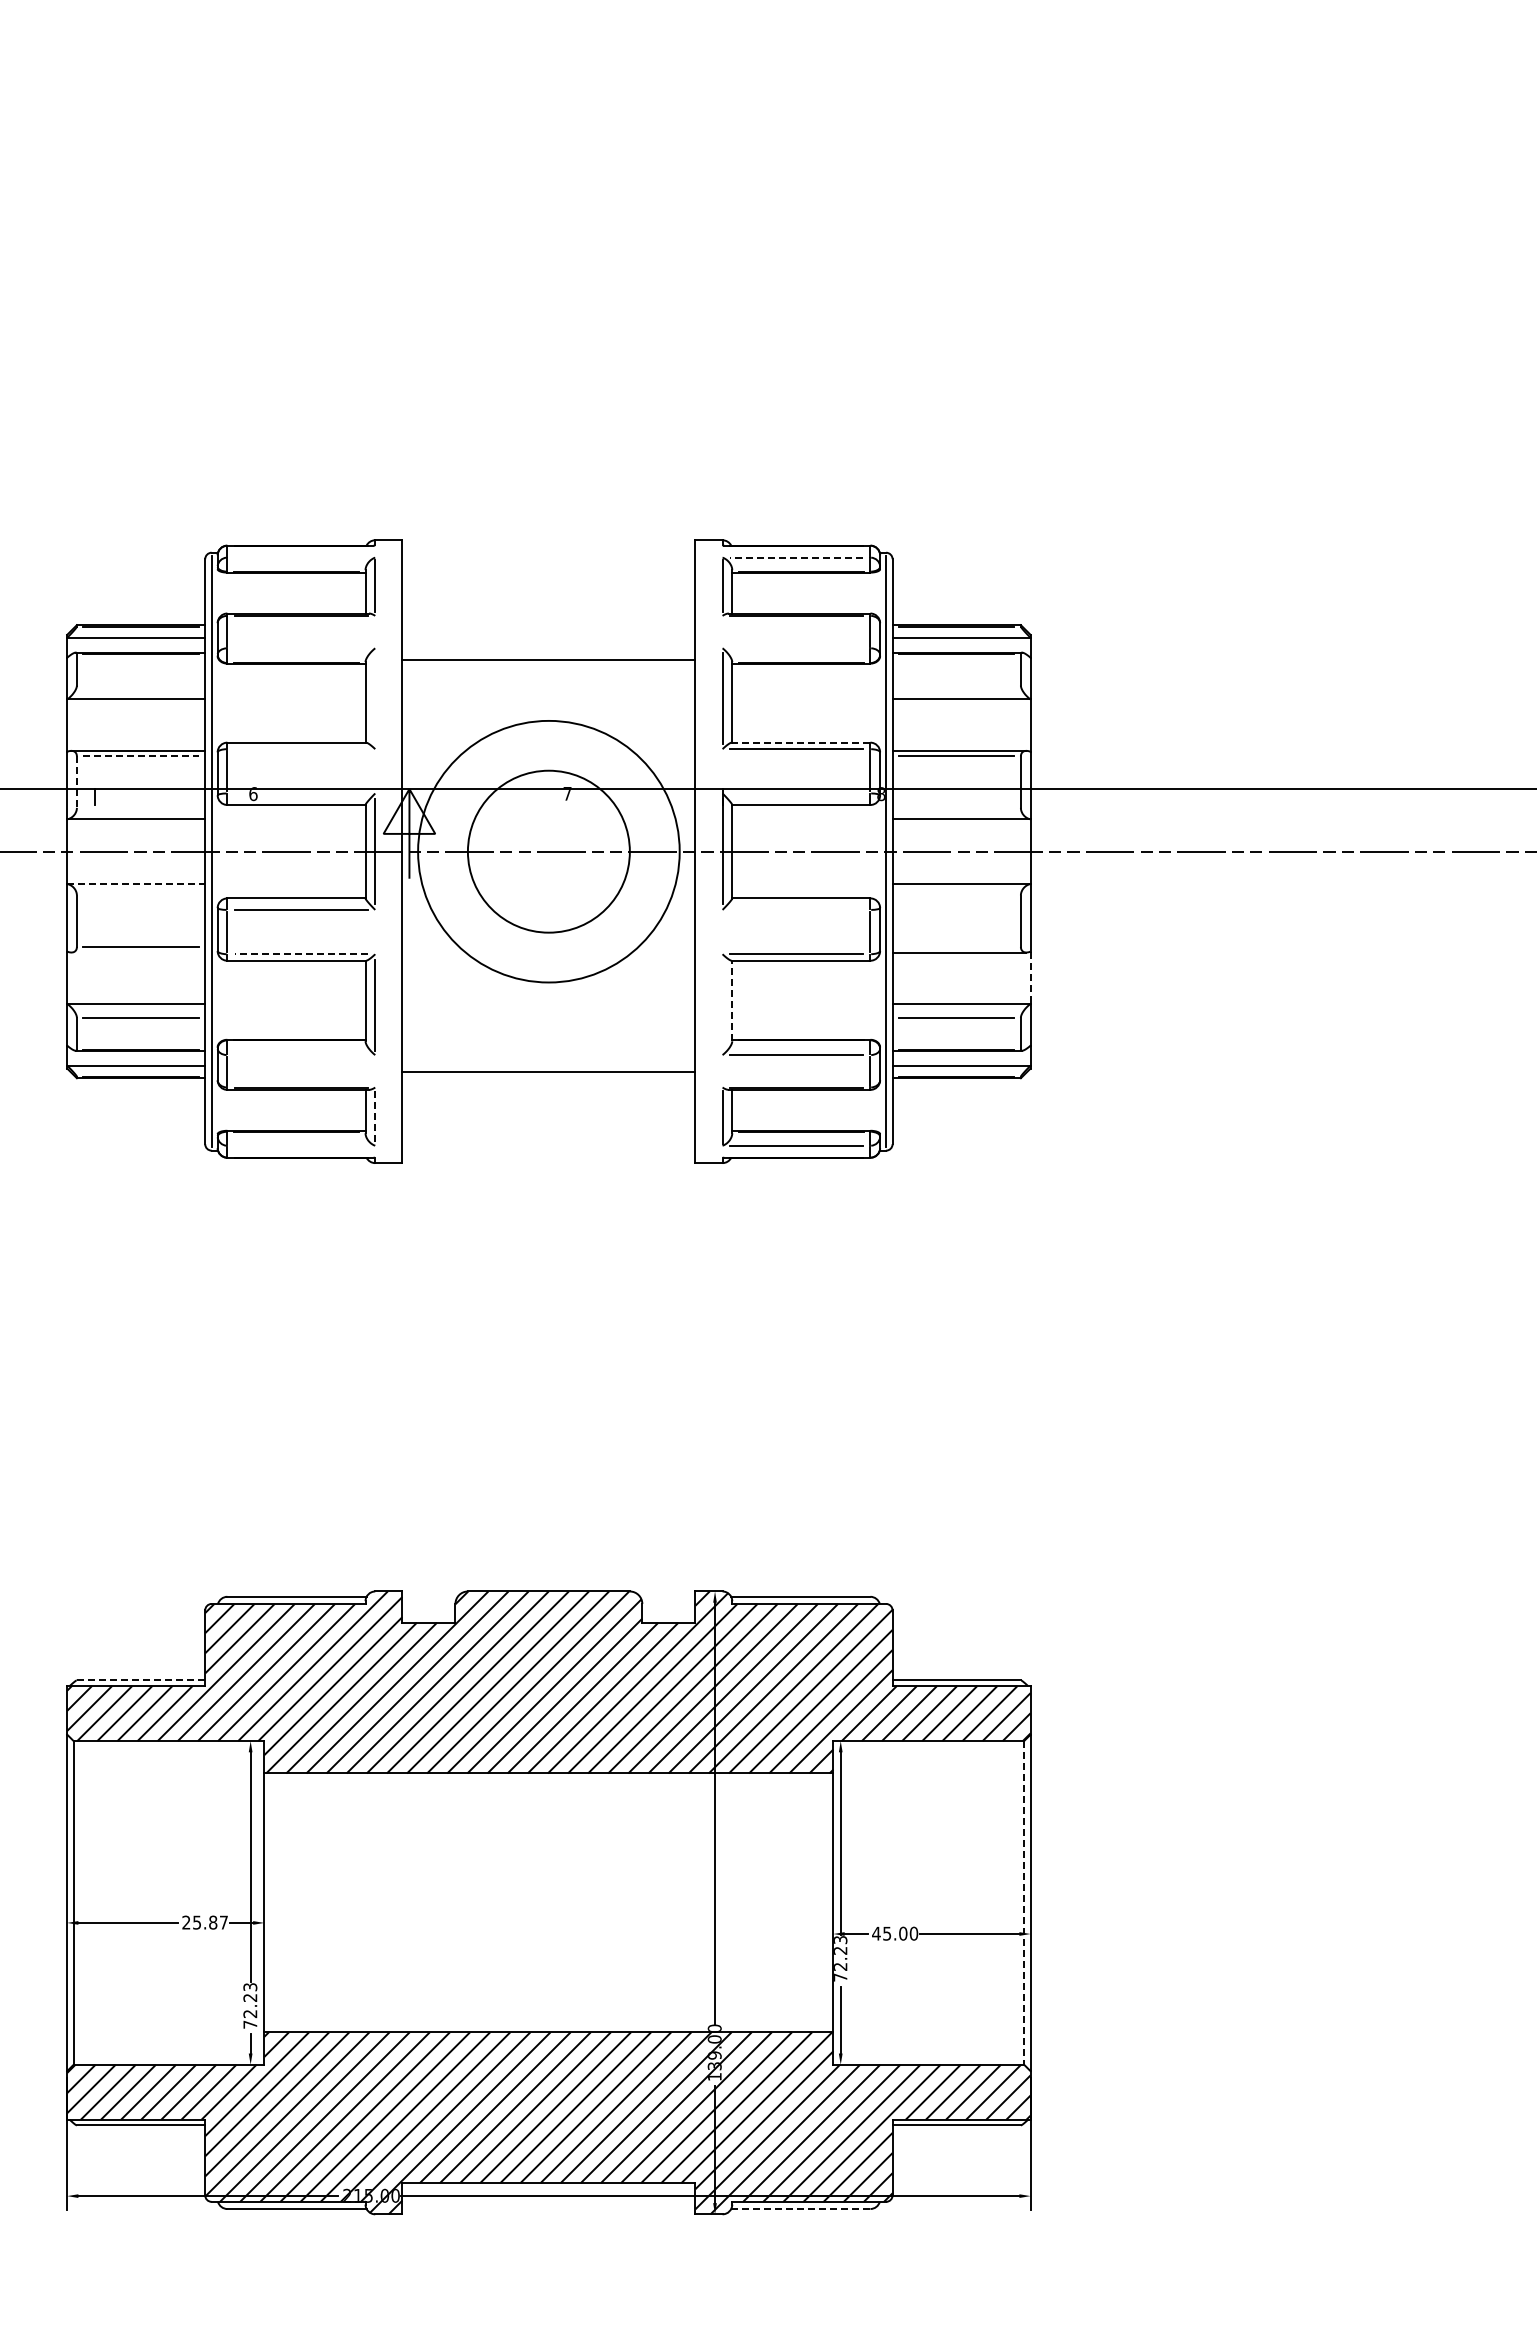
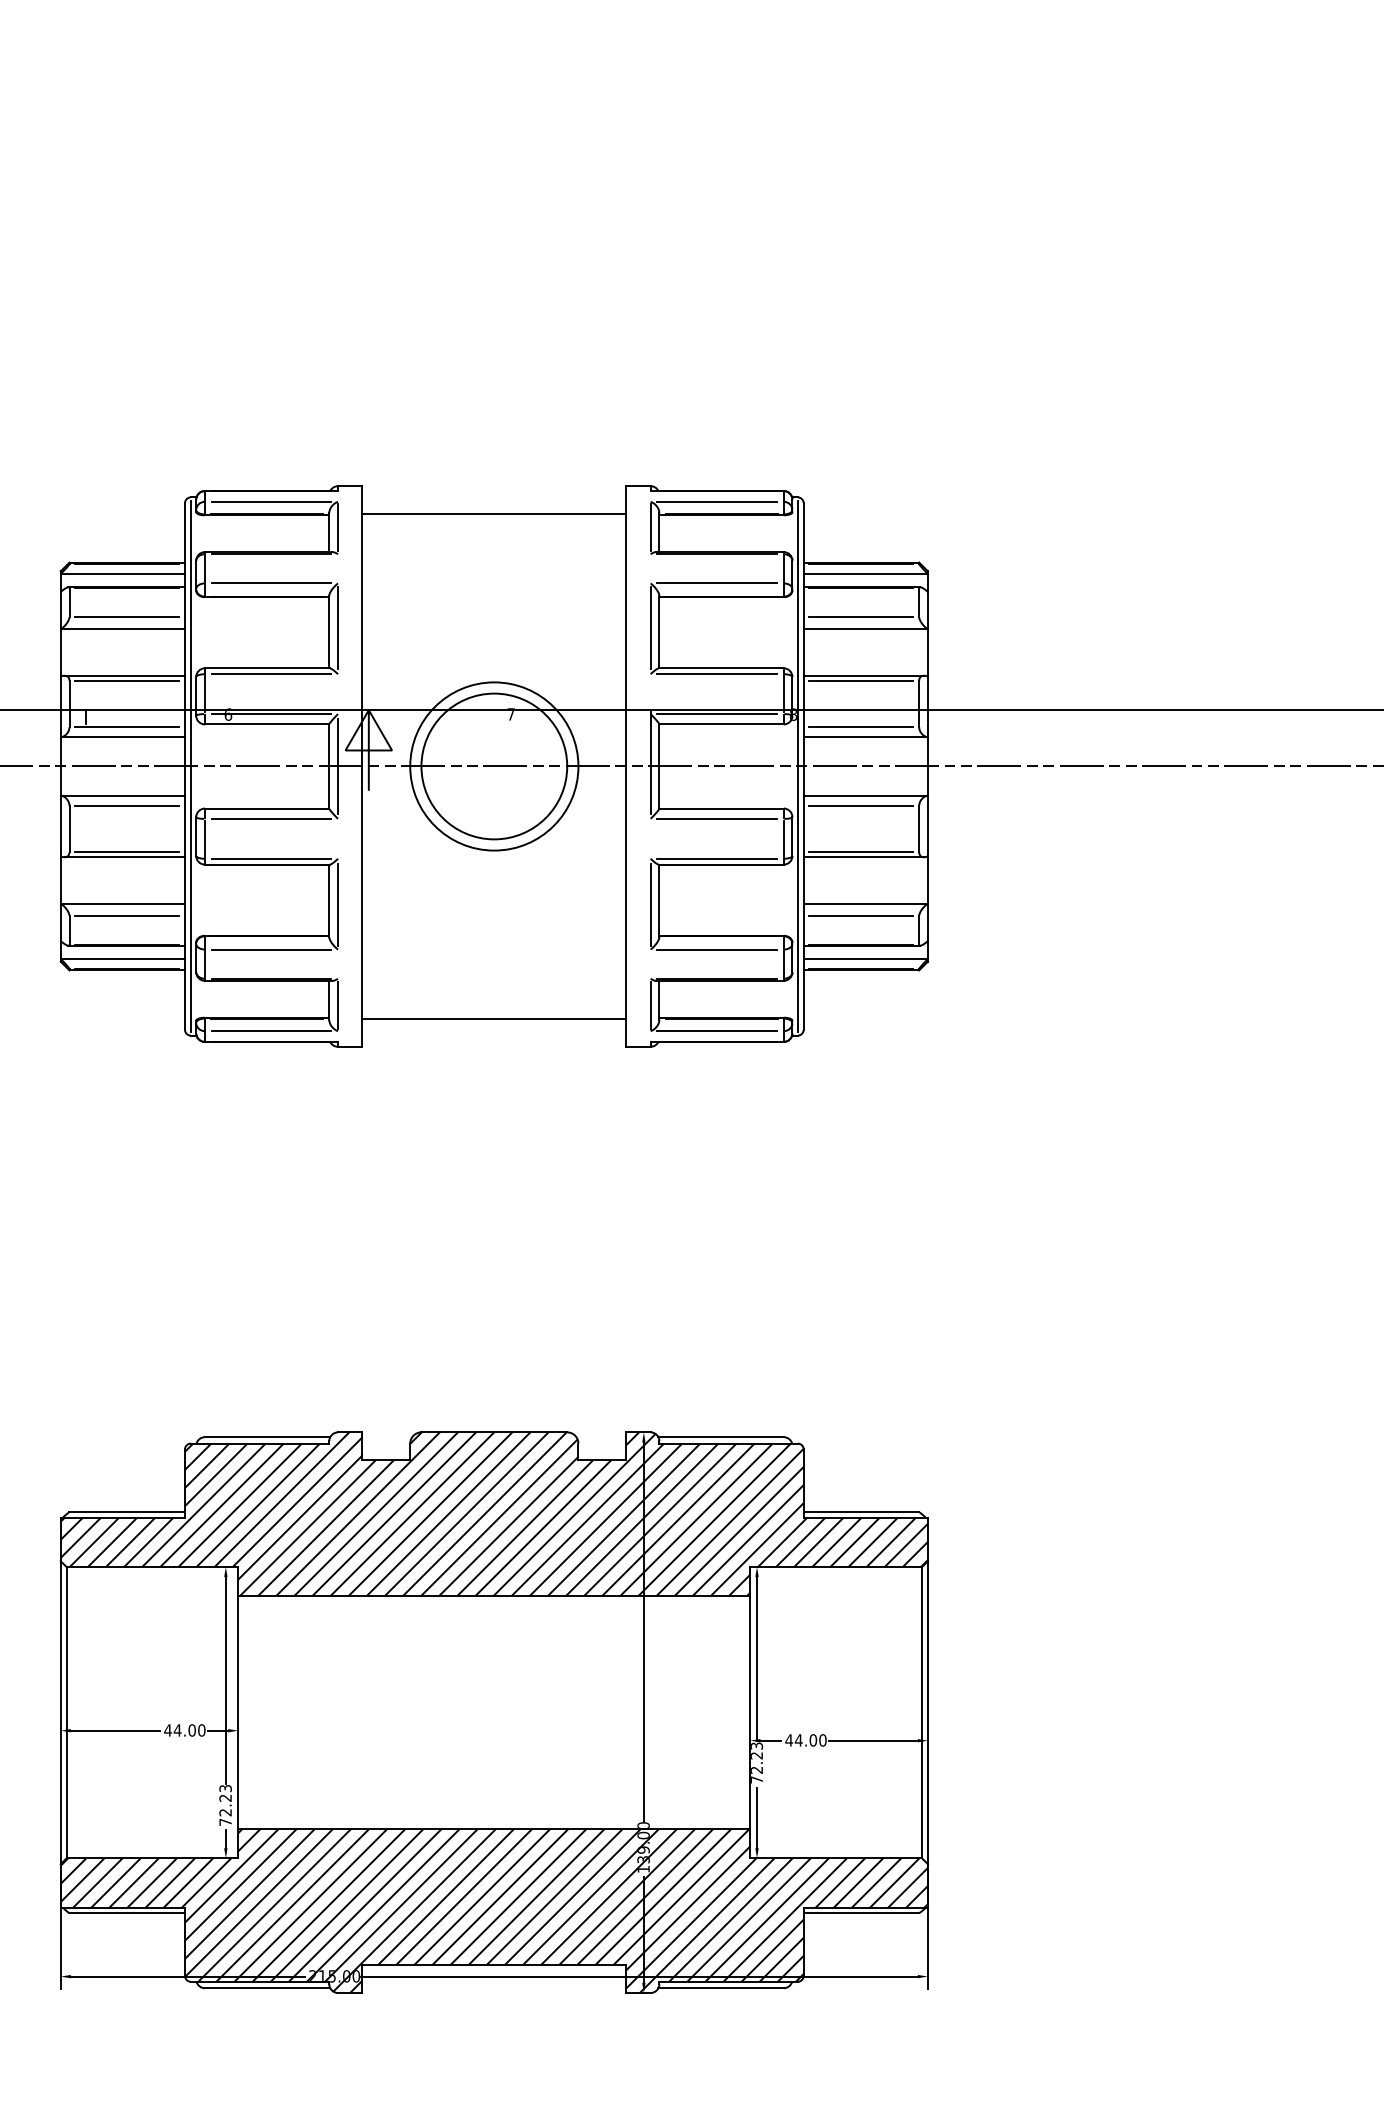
line: (300, 557) -> (270, 501), added
line: (796, 557) -> (717, 501), dashed -> solid
line: (300, 648) -> (270, 583), added
line: (796, 648) -> (717, 583), added
line: (548, 660) -> (493, 514), moved
line: (140, 685) -> (126, 616), added
line: (956, 685) -> (861, 616), added
line: (375, 697) -> (338, 627), added
line: (800, 742) -> (720, 668), dashed -> solid
line: (300, 749) -> (270, 674), added
line: (141, 756) -> (127, 680), dashed -> solid
line: (76, 782) -> (69, 704), dashed -> solid
line: (300, 793) -> (270, 714), added
line: (796, 793) -> (717, 714), added
line: (140, 807) -> (126, 726), added
line: (956, 807) -> (861, 726), added
circle: (548, 851) -> (493, 766), size x0.71
line: (136, 884) -> (123, 796), dashed -> solid
line: (140, 895) -> (126, 805), added
line: (956, 895) -> (861, 805), added
line: (796, 909) -> (717, 818), added
line: (956, 946) -> (861, 851), added
line: (138, 952) -> (124, 857), added
line: (301, 954) -> (271, 859), dashed -> solid
line: (1030, 978) -> (927, 880), dashed -> solid
line: (732, 1000) -> (659, 900), dashed -> solid
line: (722, 1004) -> (650, 904), added
line: (300, 1055) -> (270, 949), added
line: (548, 1071) -> (493, 1018), moved
line: (375, 1118) -> (338, 1006), dashed -> solid
line: (300, 1145) -> (270, 1030), added
line: (141, 1680) -> (127, 1512), dashed -> solid
line: (1024, 1902) -> (922, 1712), dashed -> solid
text: (205, 1922) -> (185, 1730), 25.87 -> 44.00
text: (886, 1933) -> (798, 1740), 45.00 -> 44.00
line: (800, 2209) -> (720, 1988), dashed -> solid

